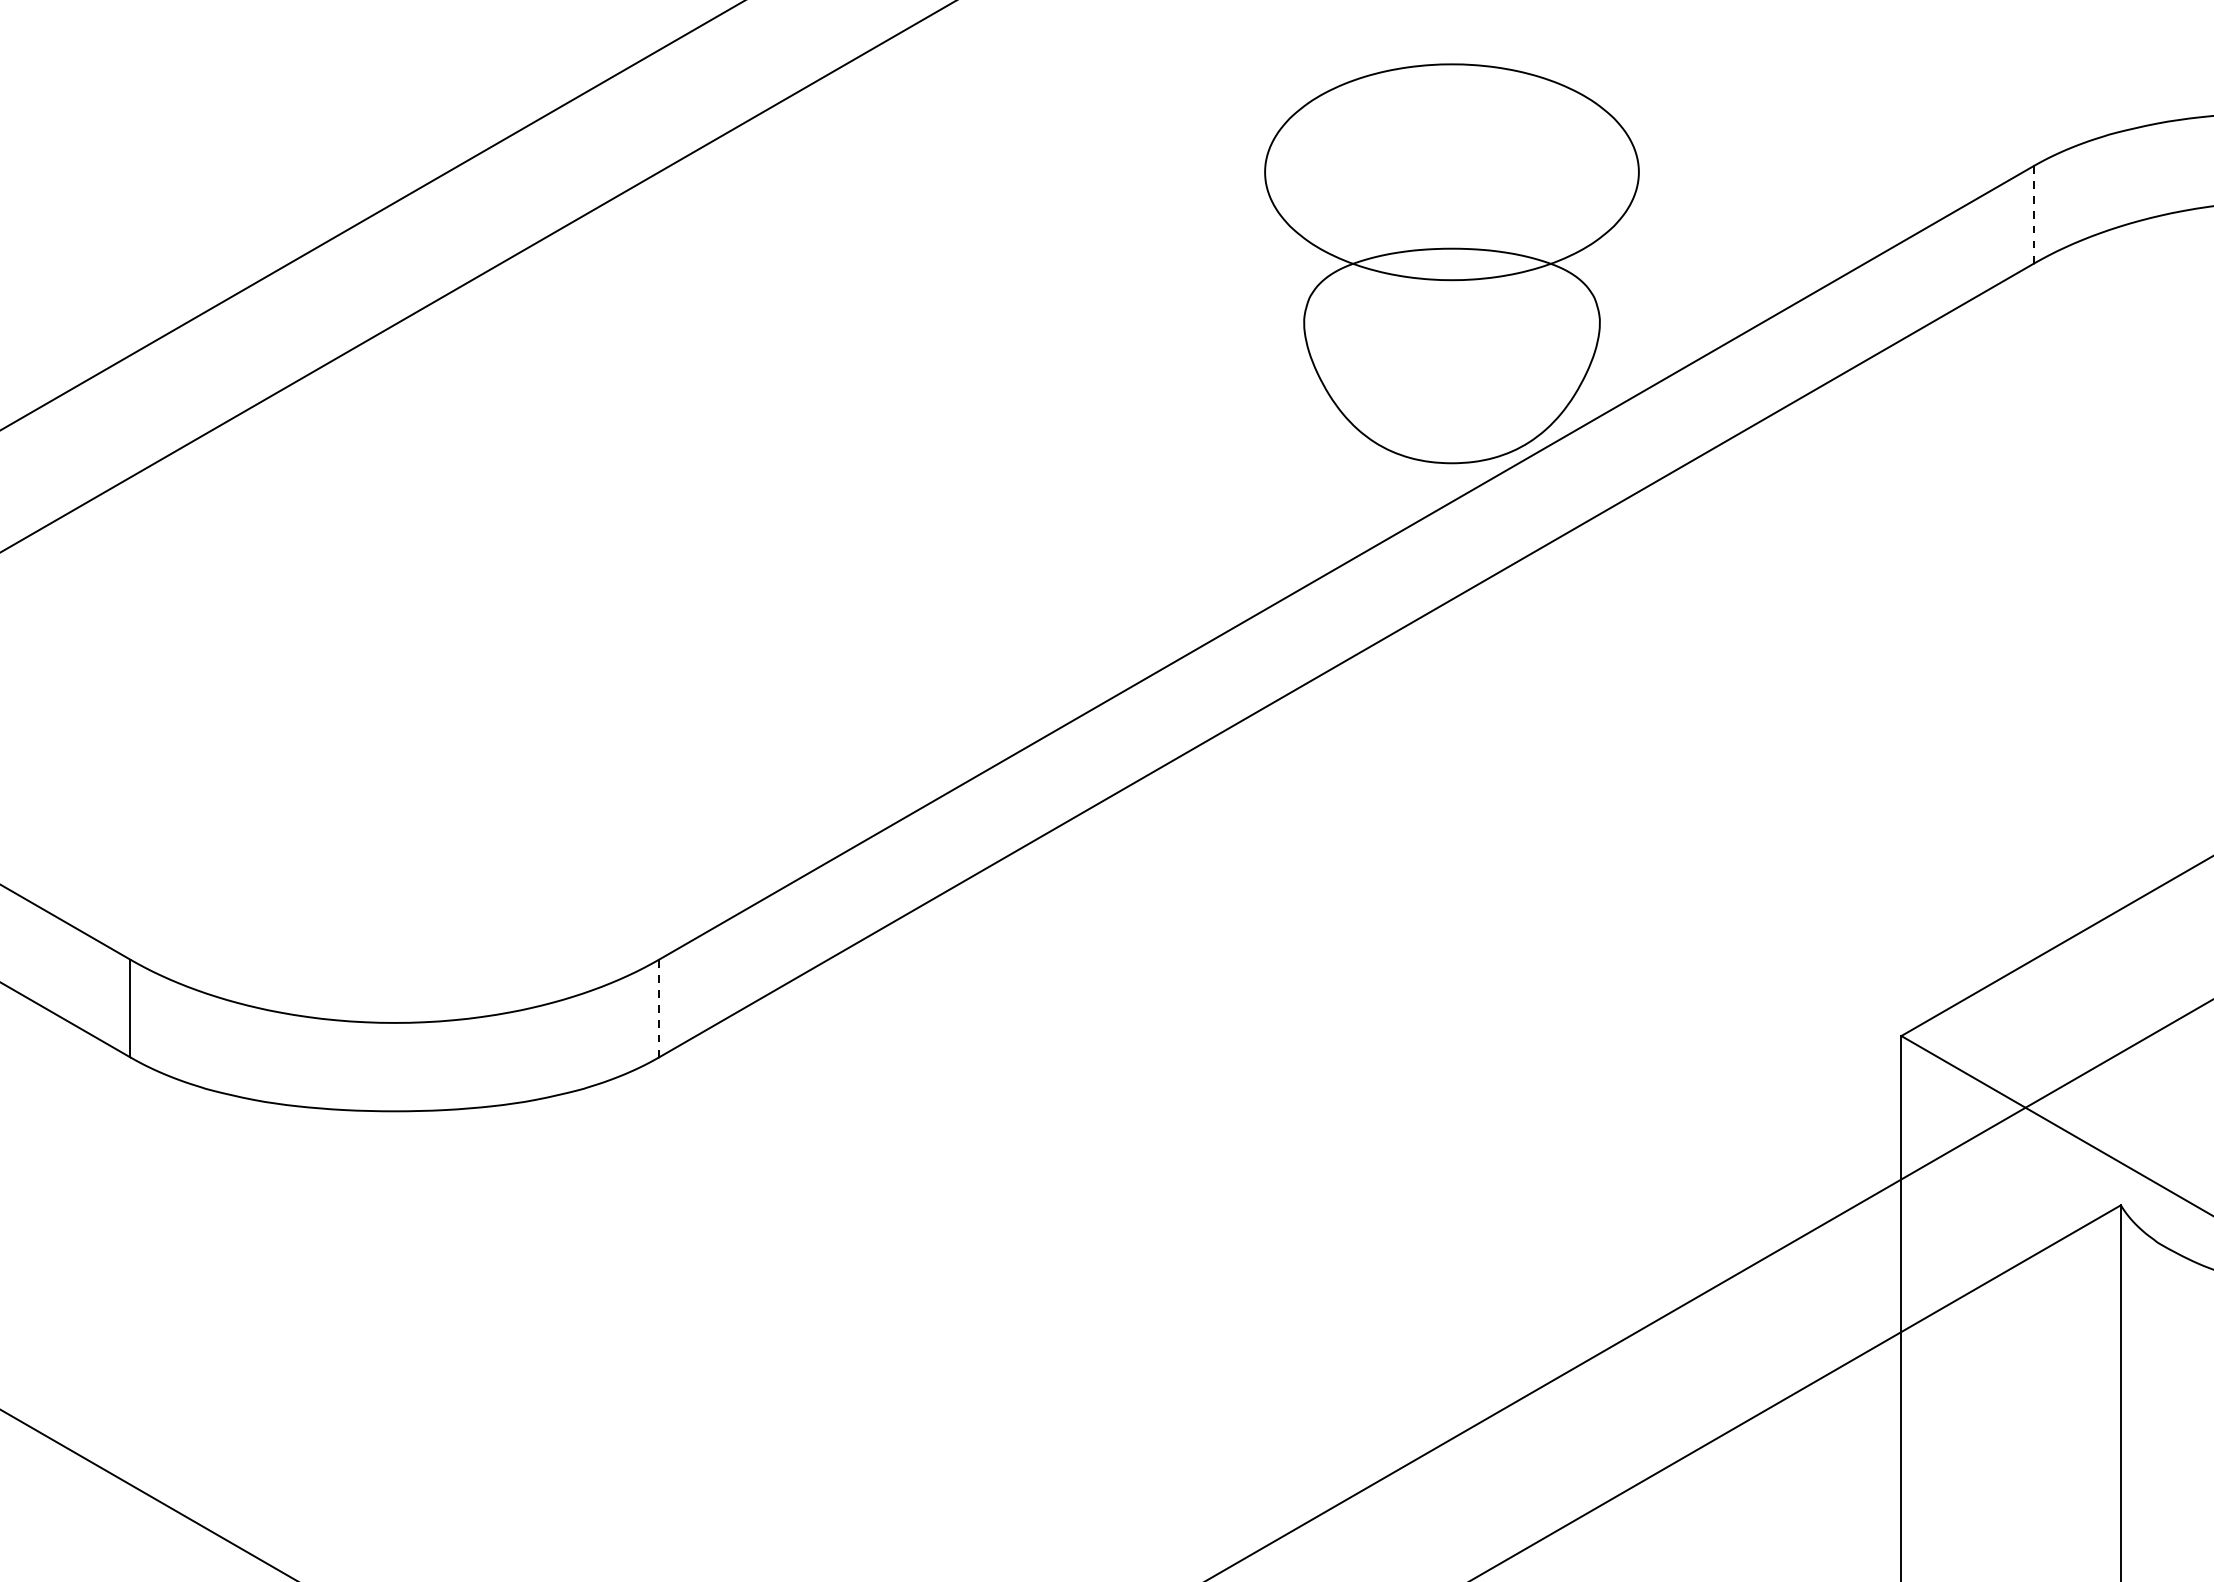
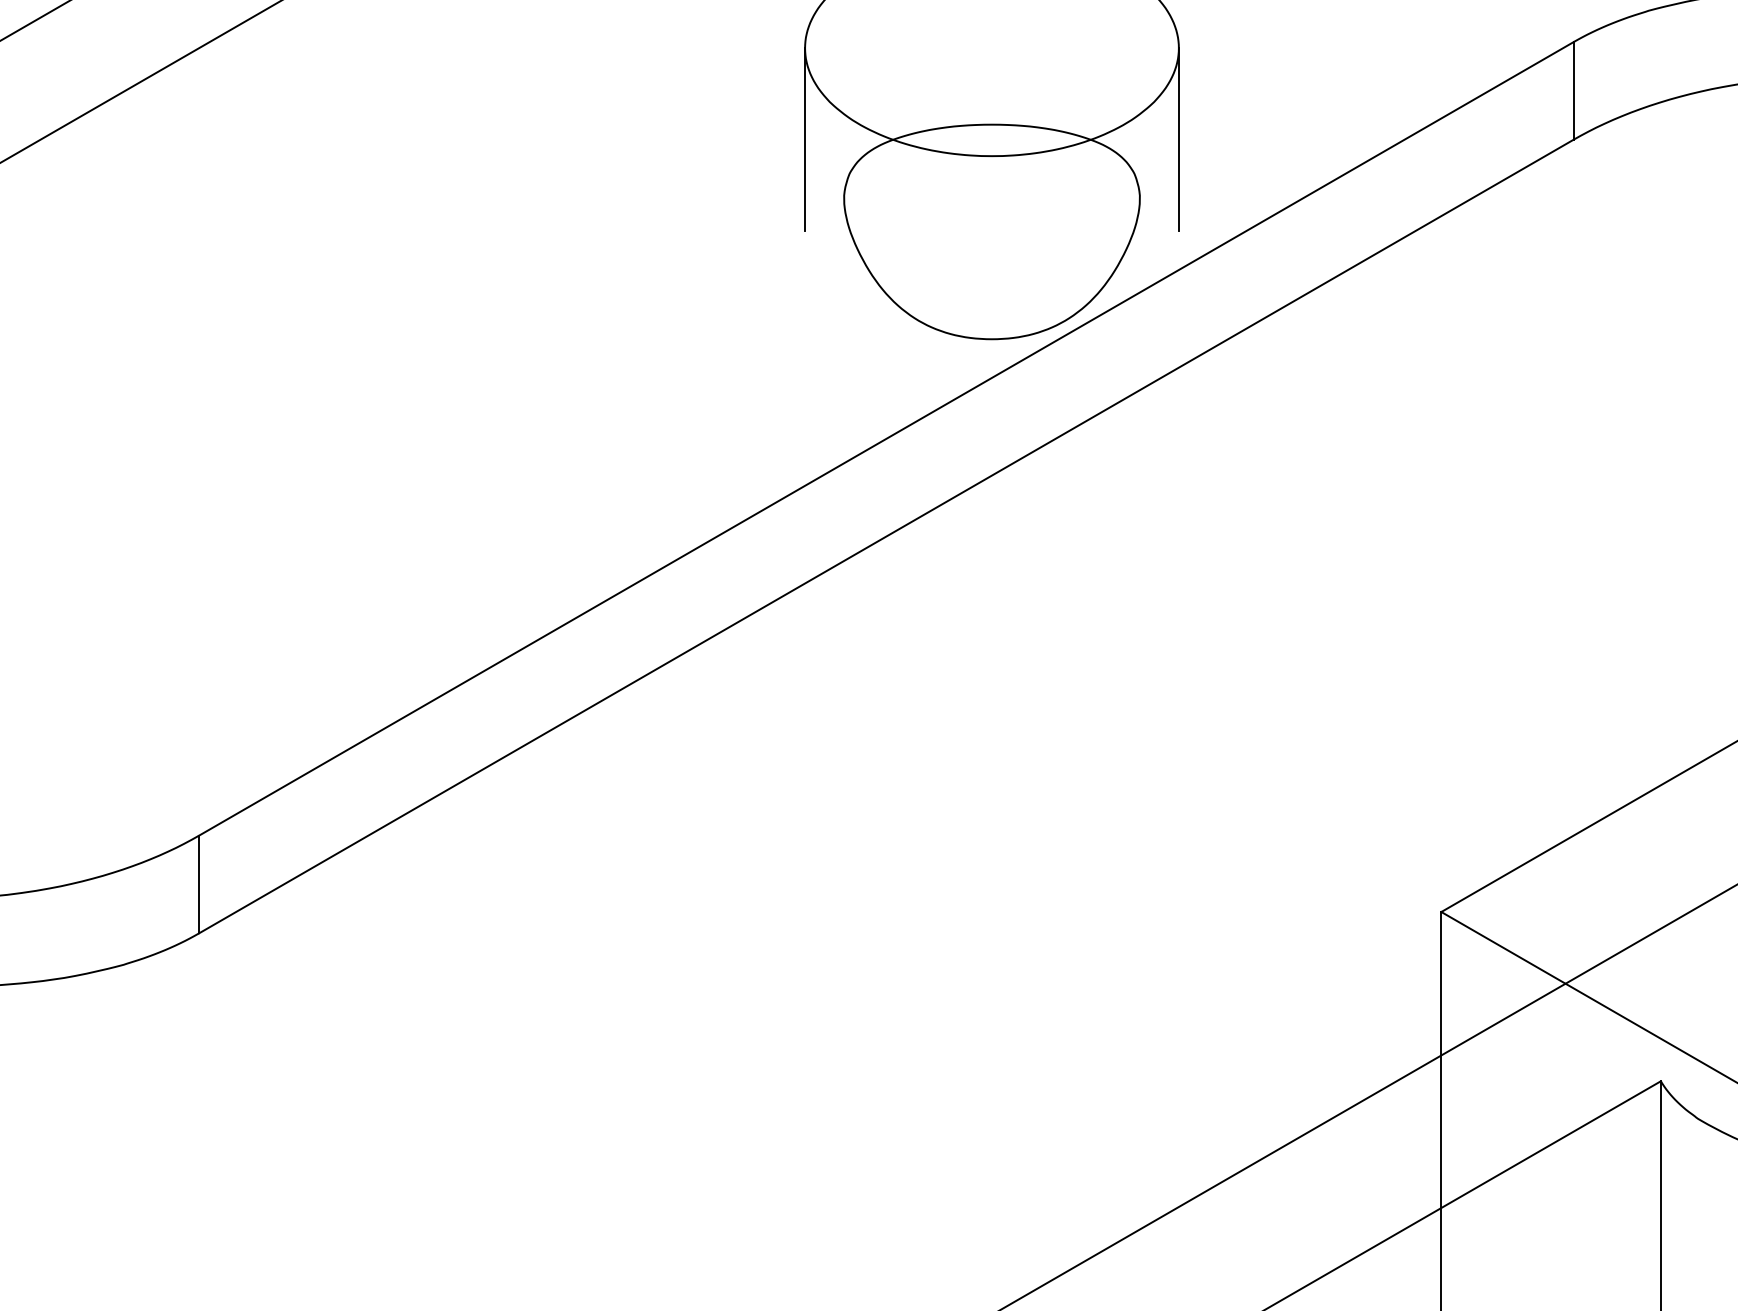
line: (2033, 215) -> (1573, 91), dashed -> solid
line: (1265, 263) -> (805, 139), added
line: (1638, 263) -> (1178, 139), added
line: (659, 1008) -> (199, 884), dashed -> solid

